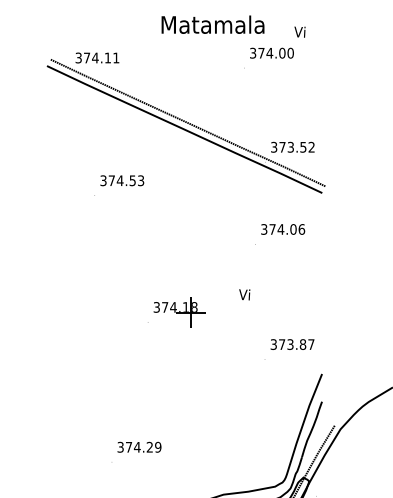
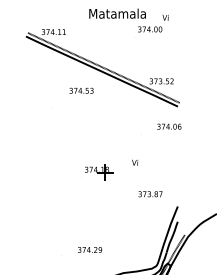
text: (122, 180) -> (81, 90), moved
text: (283, 229) -> (169, 126), moved
text: (292, 345) -> (150, 194), moved
text: (140, 446) -> (90, 249), moved

